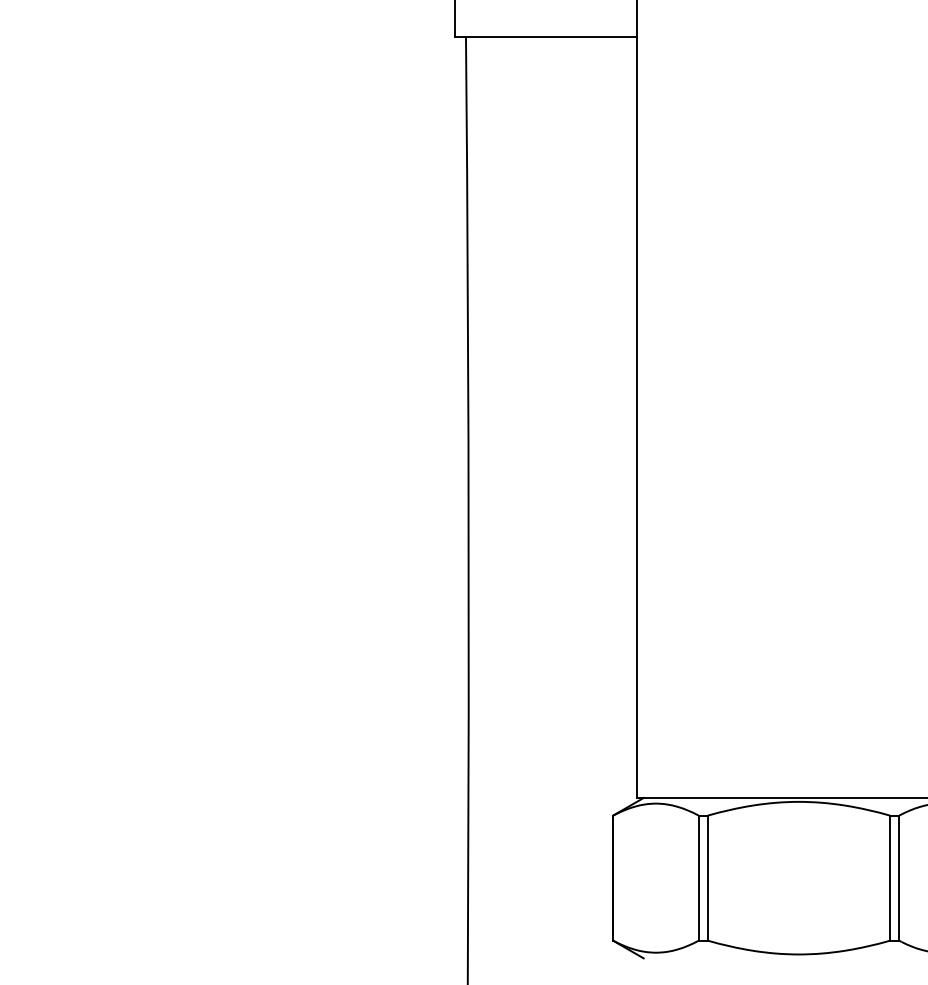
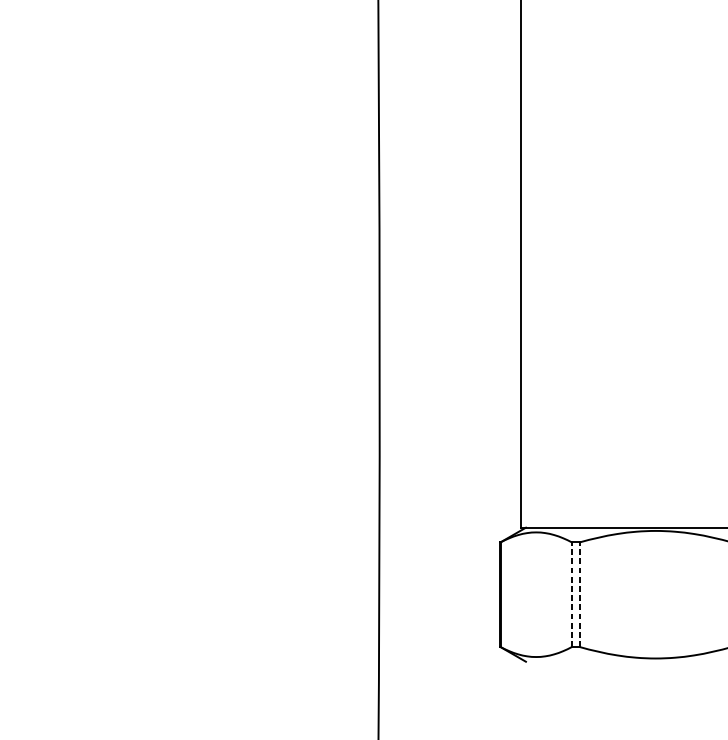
line: (698, 878) -> (571, 594), solid -> dashed
line: (707, 878) -> (579, 594), solid -> dashed

